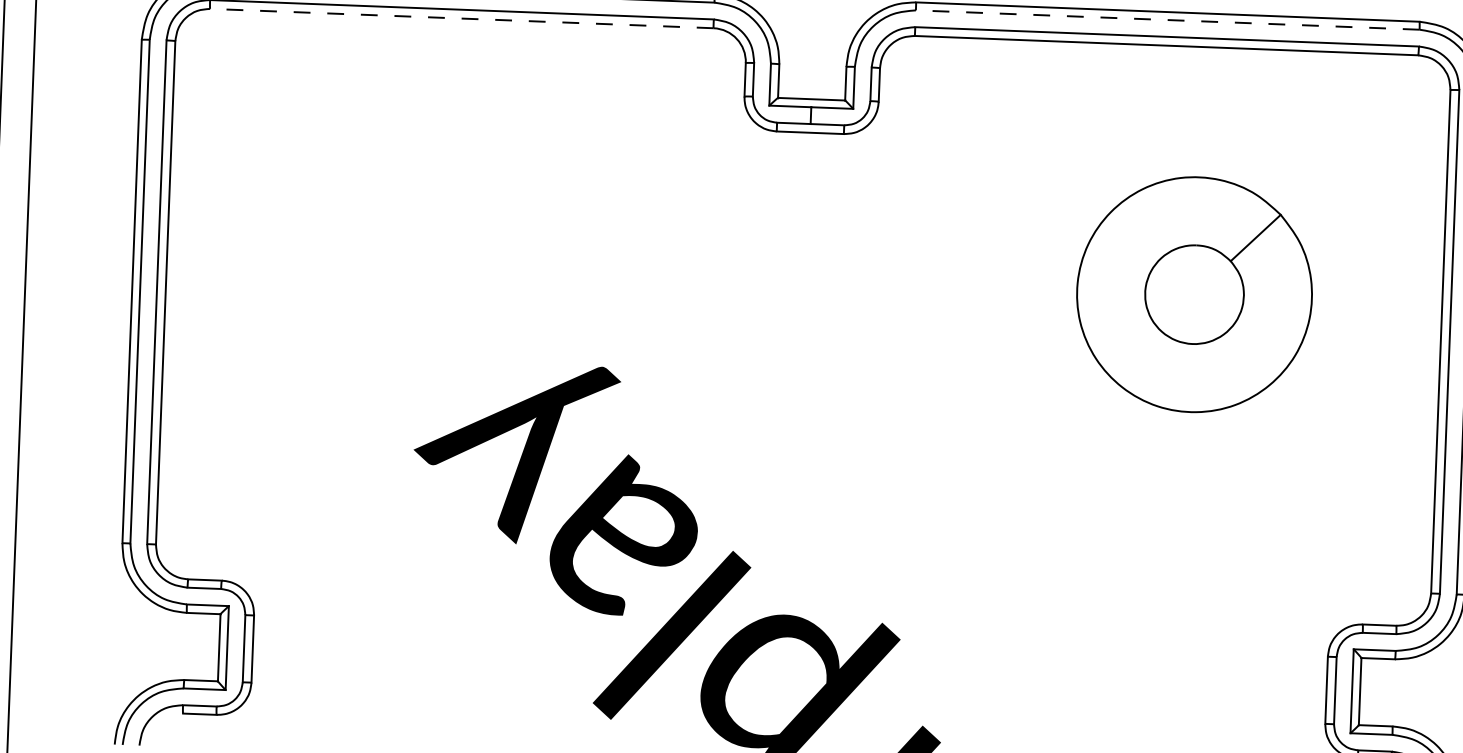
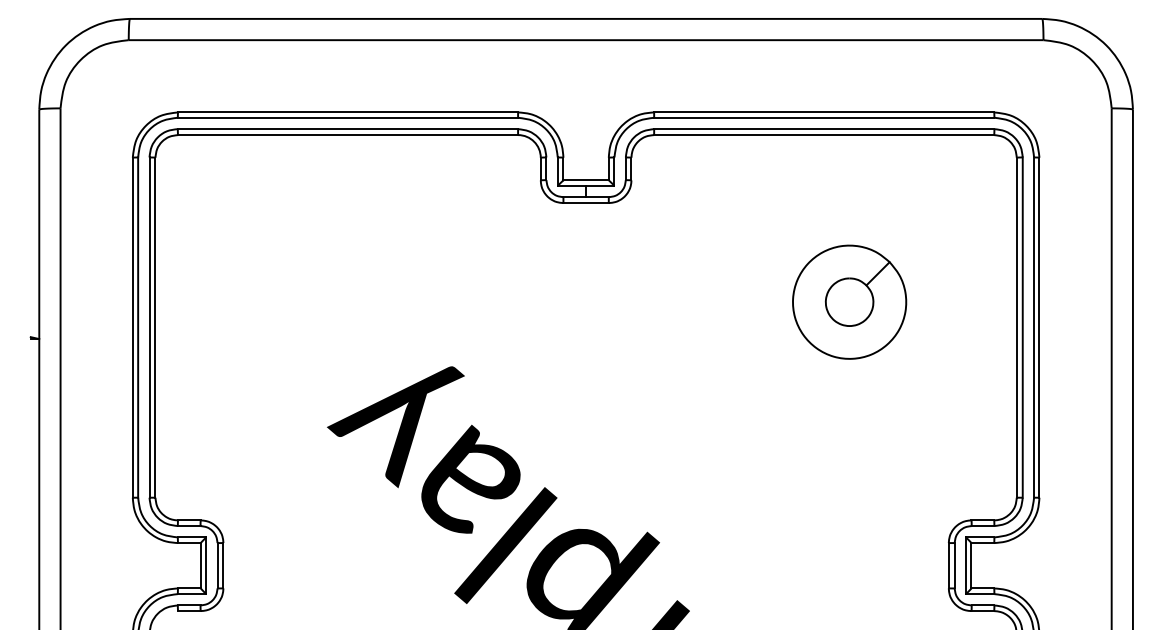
line: (460, 19) -> (347, 135), dashed -> solid
line: (1166, 19) -> (823, 117), dashed -> solid
part: (1194, 293) -> (849, 301), size x0.71

